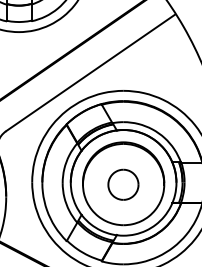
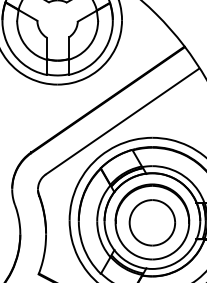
part: (122, 184) -> (151, 222), size x1.67

